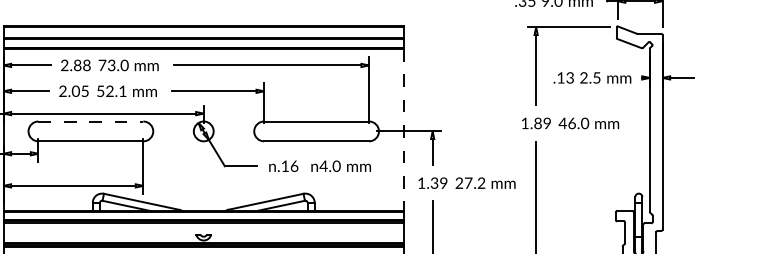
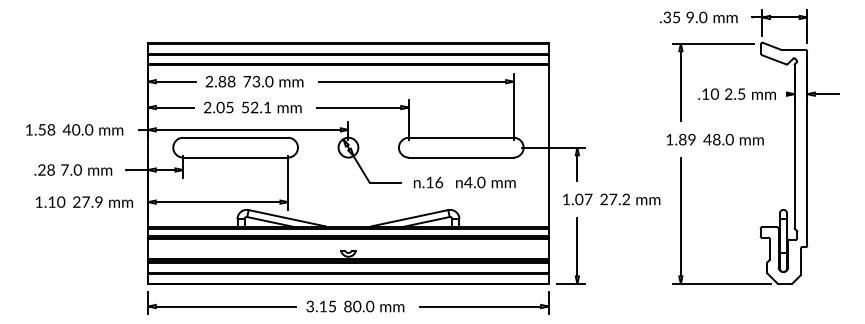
text: (569, 77) -> (714, 93), .13 -> .10
line: (91, 121) -> (236, 137), dashed -> solid
text: (571, 122) -> (716, 138), 46.0 -> 48.0
line: (403, 130) -> (548, 146), dashed -> solid
text: (438, 182) -> (583, 198), 1.39 -> 1.07

